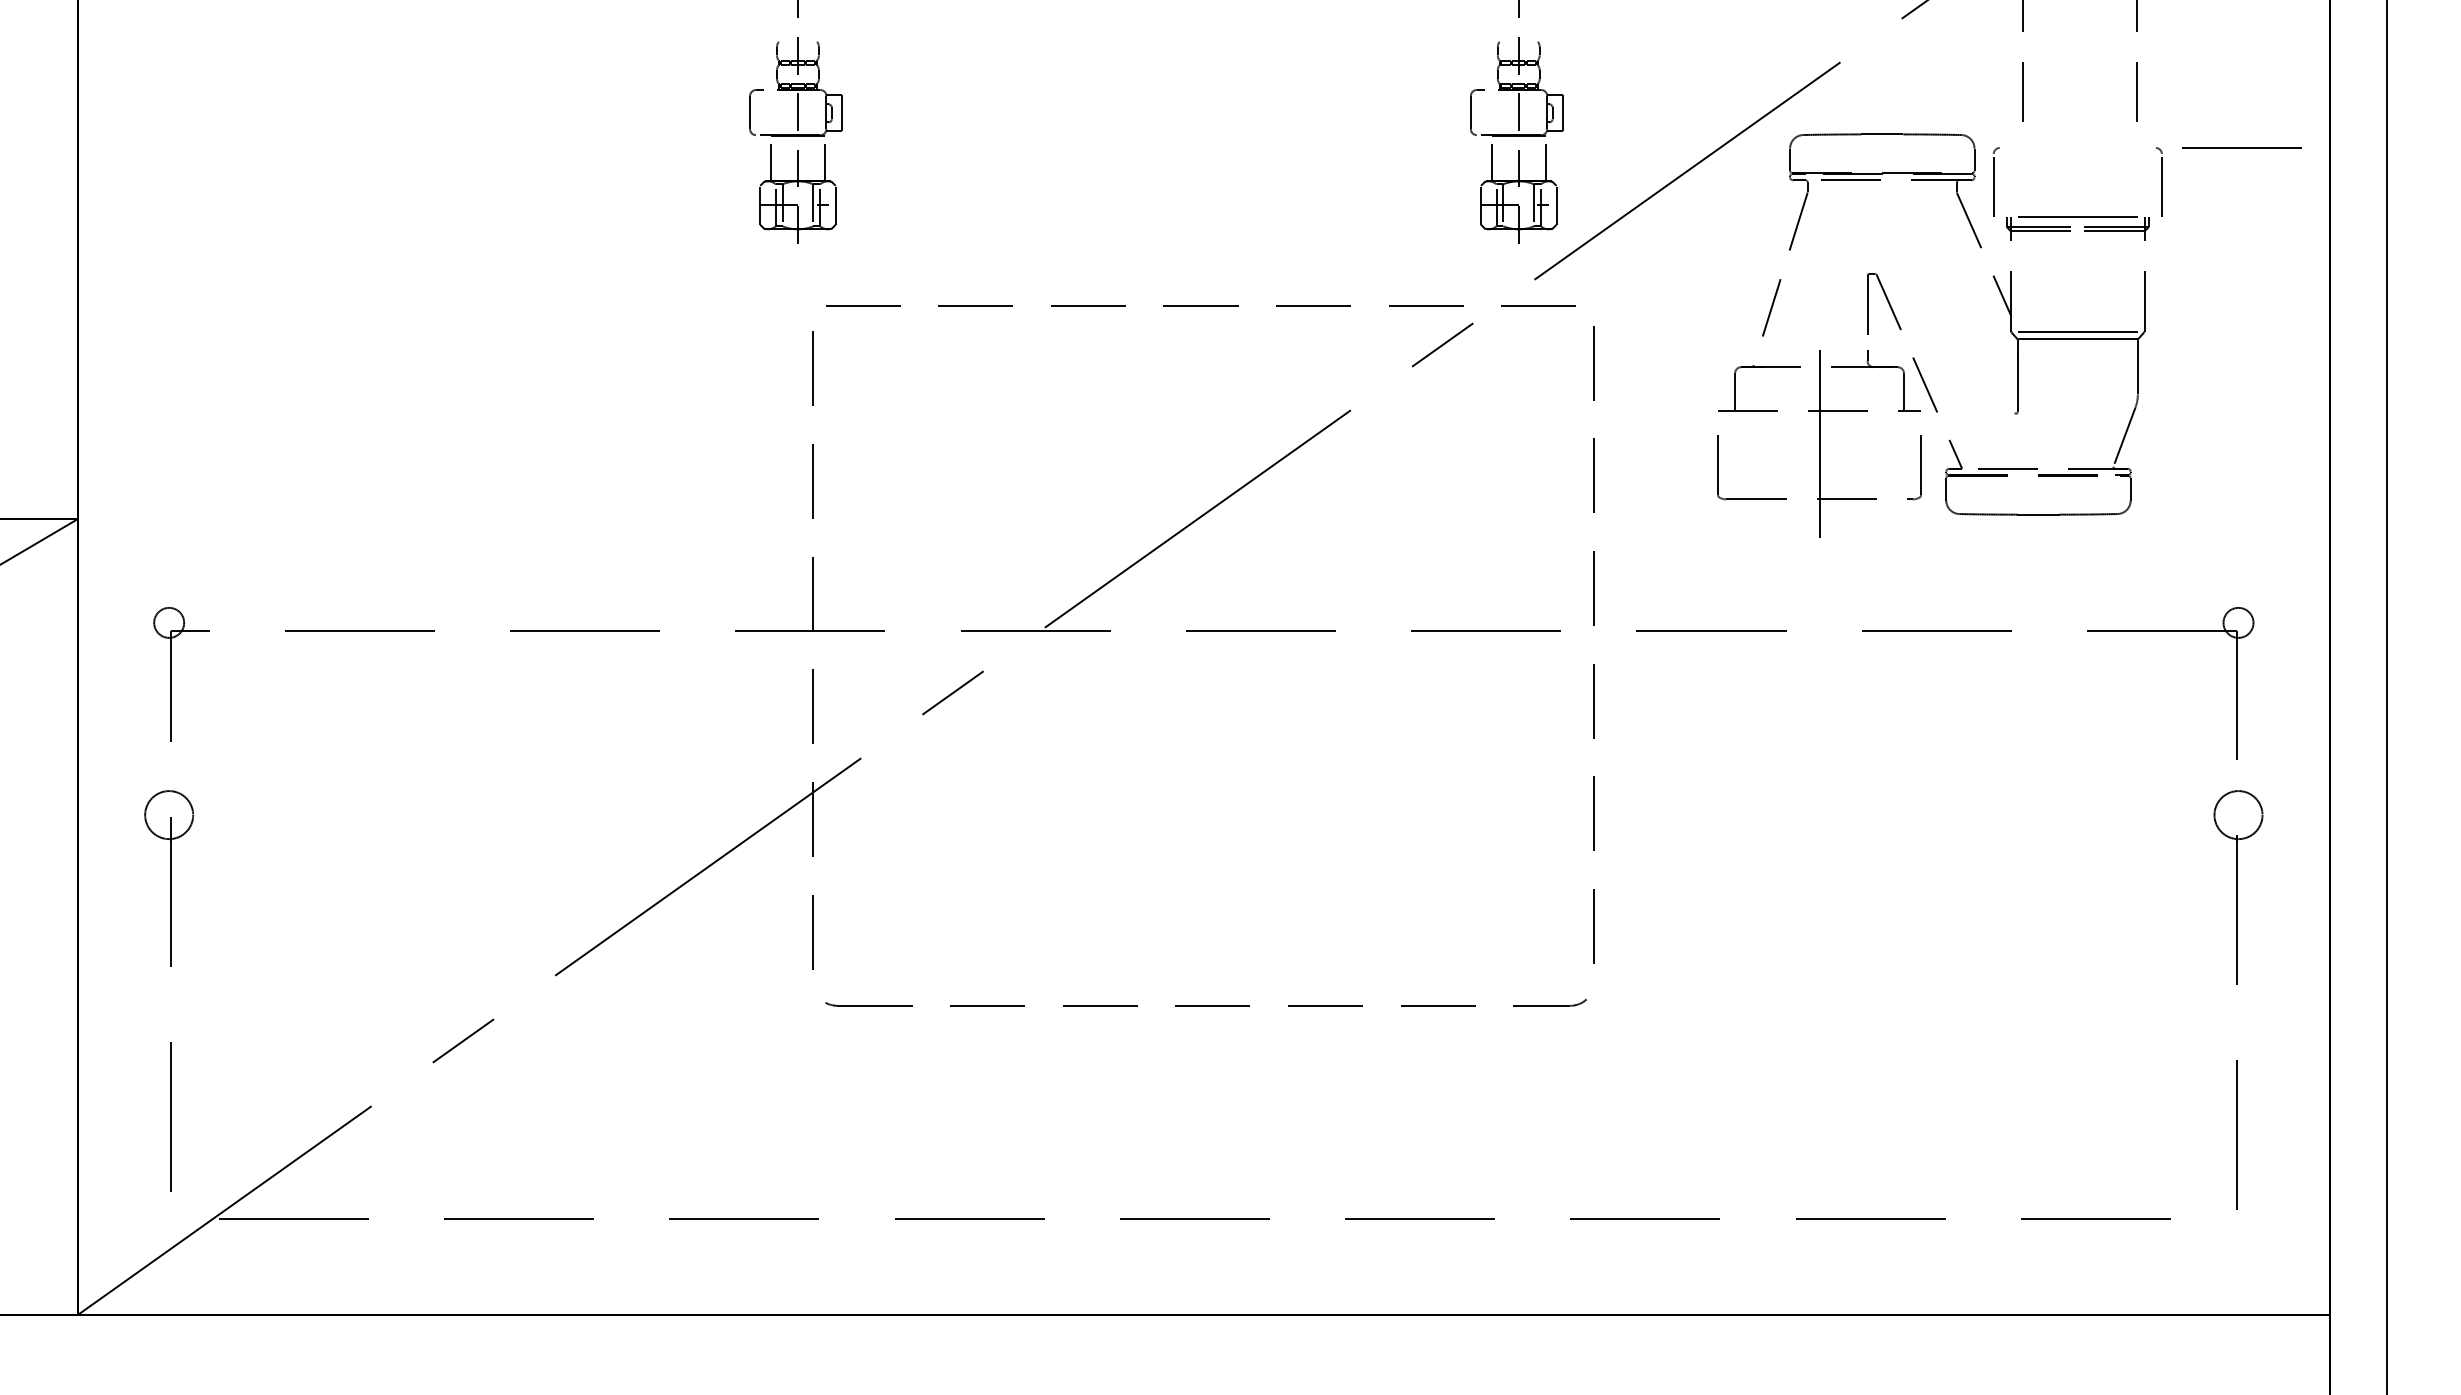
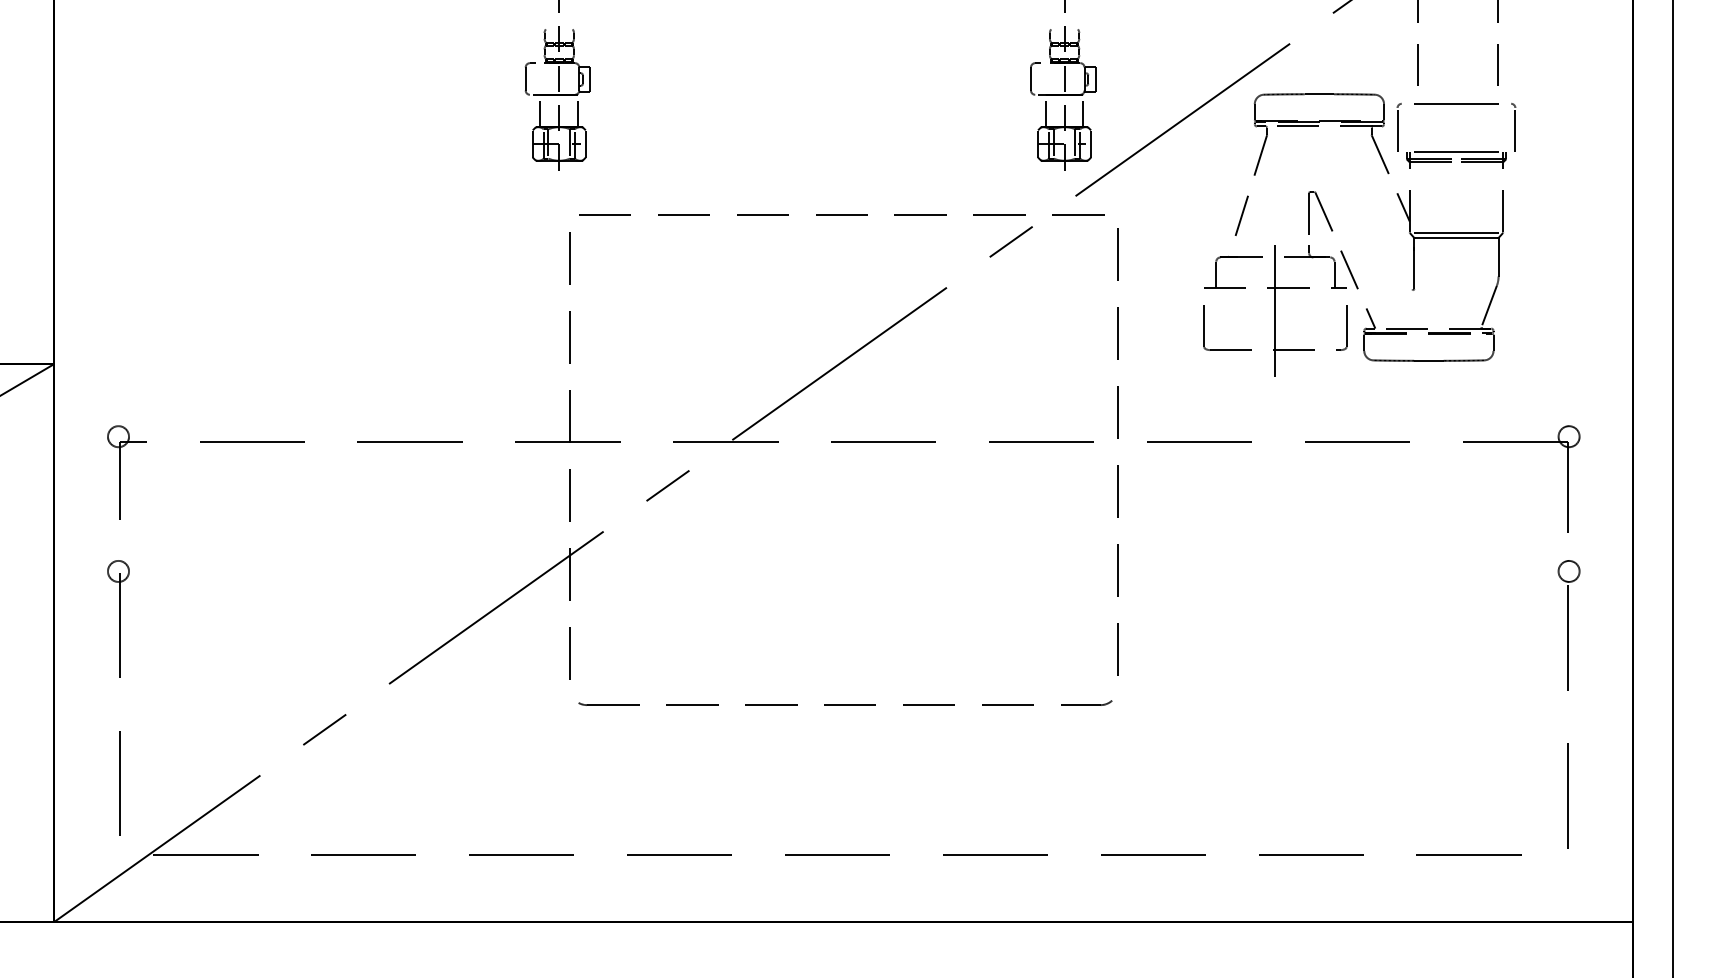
line: (2241, 147) -> (1456, 103), moved
circle: (169, 815) -> (118, 571), size x0.62
circle: (2238, 815) -> (1569, 571), size x0.62

